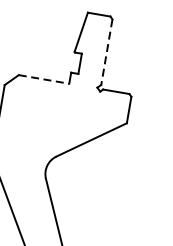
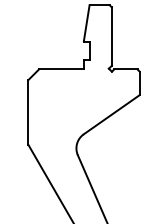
line: (106, 53) -> (111, 37), dashed -> solid
line: (45, 79) -> (62, 69), dashed -> solid

